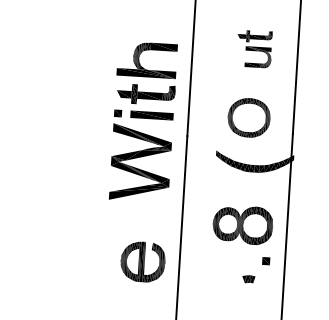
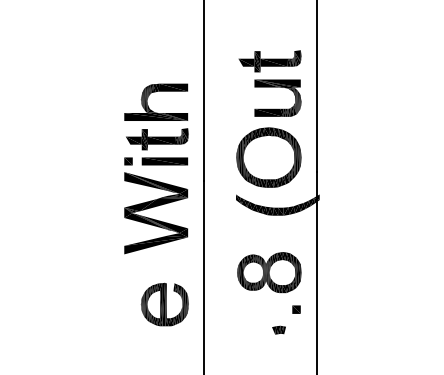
part: (253, 48) -> (269, 83), size x1.67
part: (248, 117) -> (268, 157), size x1.43
part: (142, 261) -> (164, 304), moved

